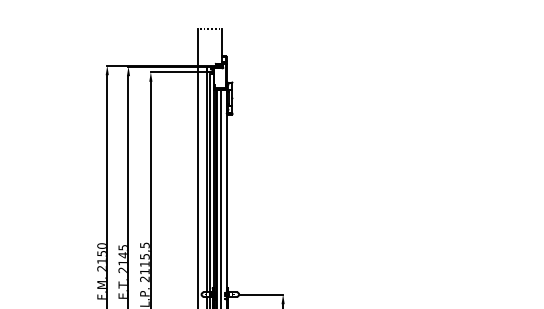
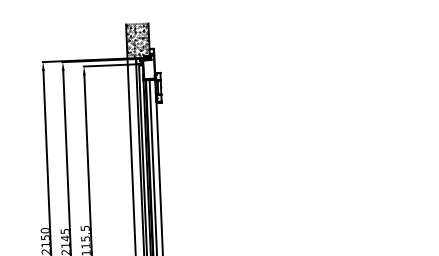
hatch: (209, 47) -> (137, 41), added

